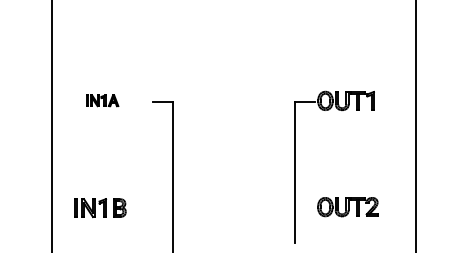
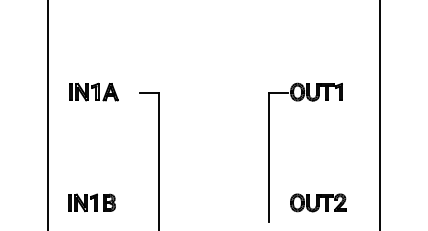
part: (102, 100) -> (93, 91), size x1.67
part: (100, 207) -> (91, 202), moved
part: (347, 207) -> (317, 203), moved

